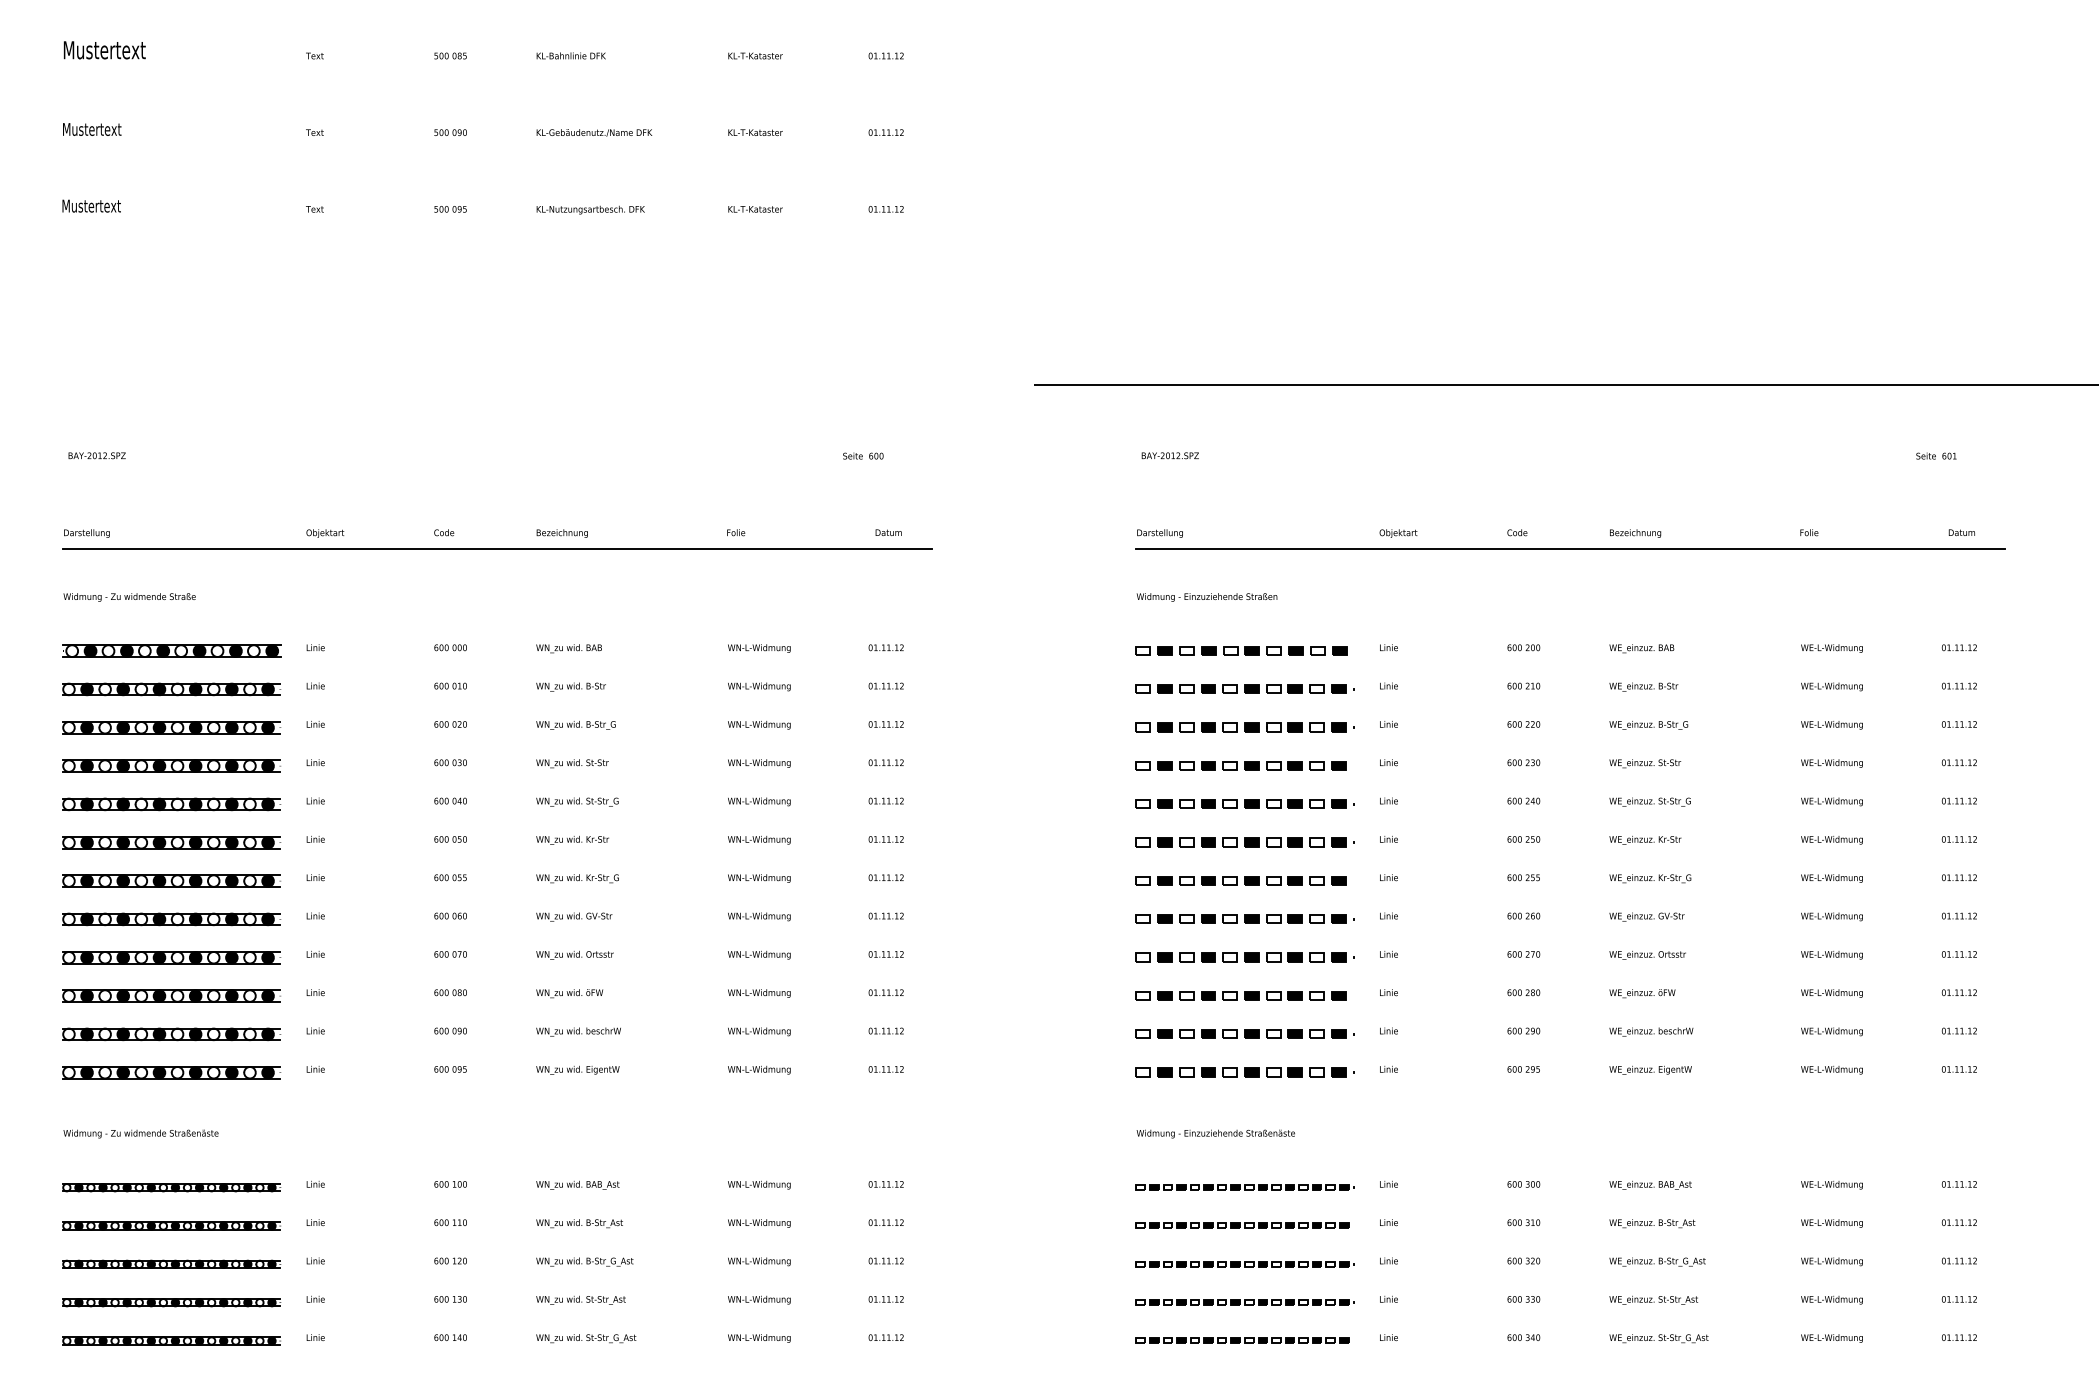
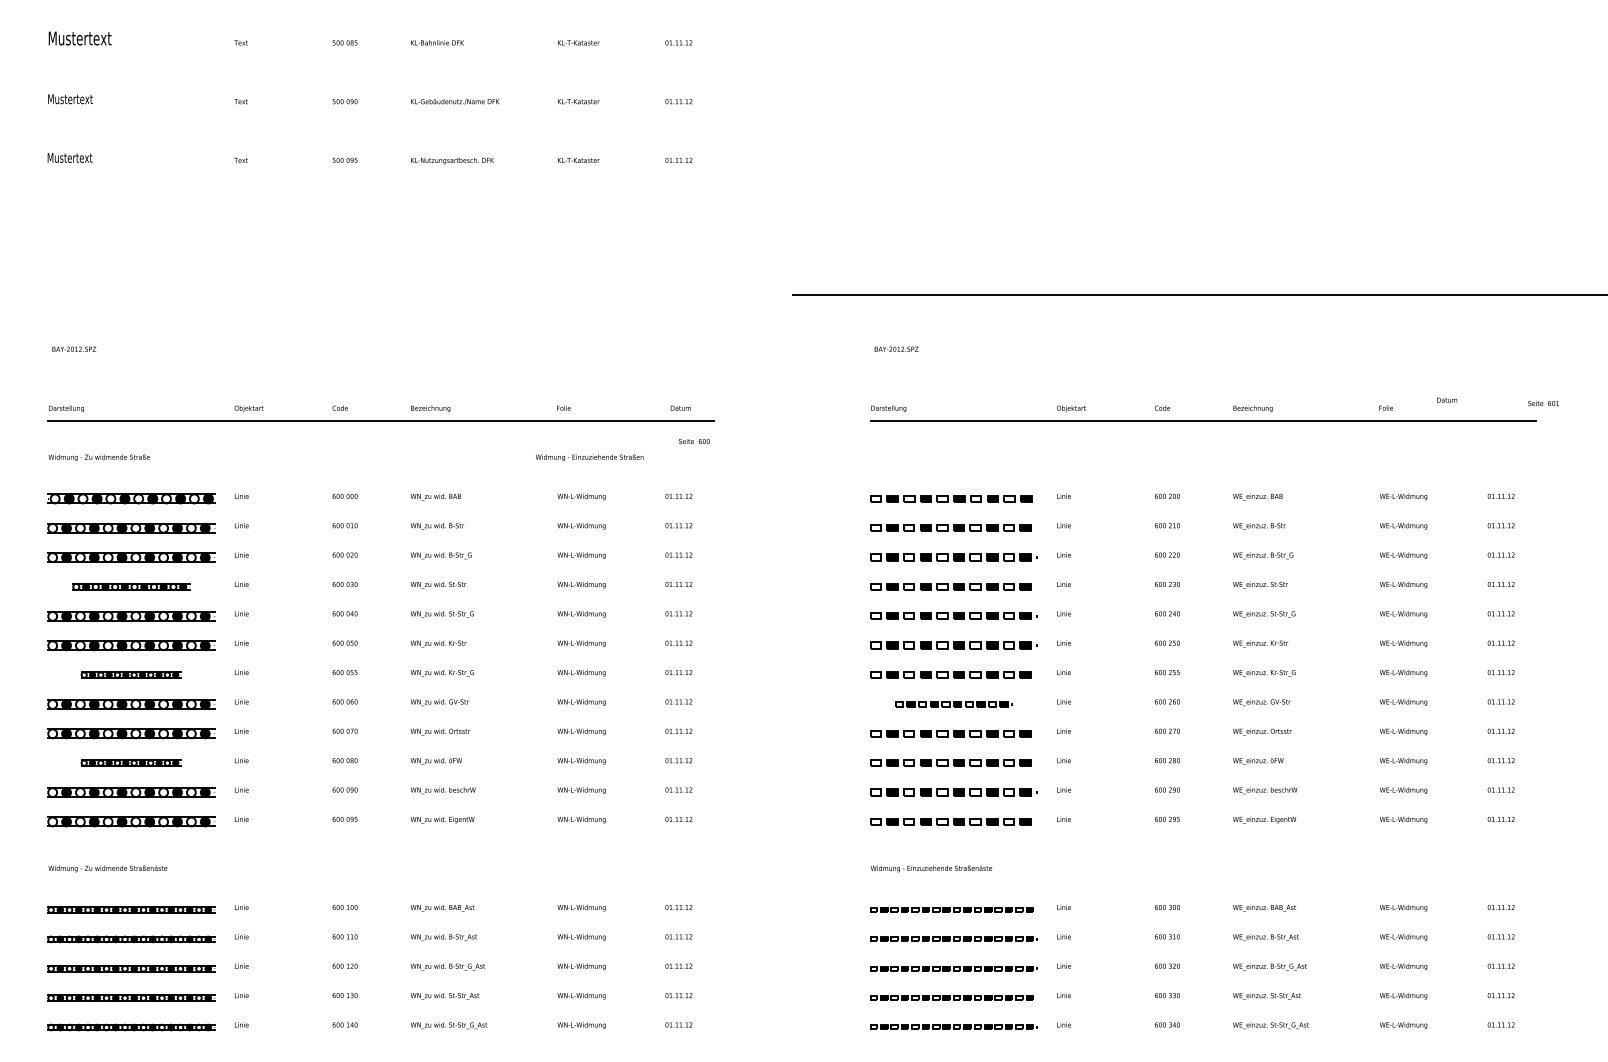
text: (863, 456) -> (694, 441), moved
text: (1936, 456) -> (1543, 403), moved
text: (1962, 531) -> (1447, 399), moved
text: (1206, 597) -> (589, 457), moved
part: (171, 765) -> (131, 586), size x0.7
part: (171, 880) -> (131, 674), size x0.6
part: (1244, 919) -> (953, 704), size x0.7
part: (171, 995) -> (131, 762), size x0.6

